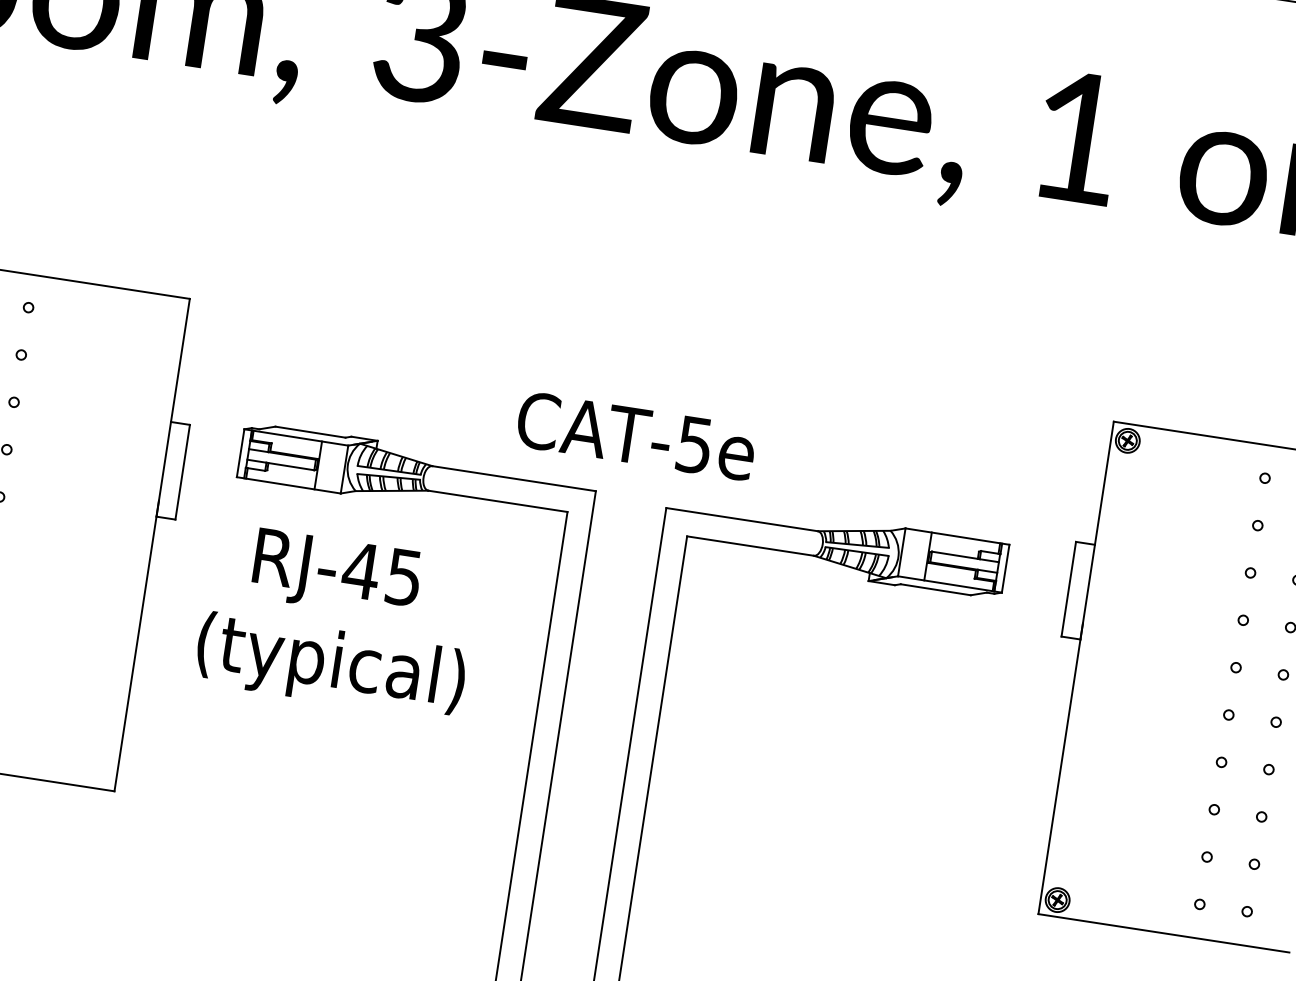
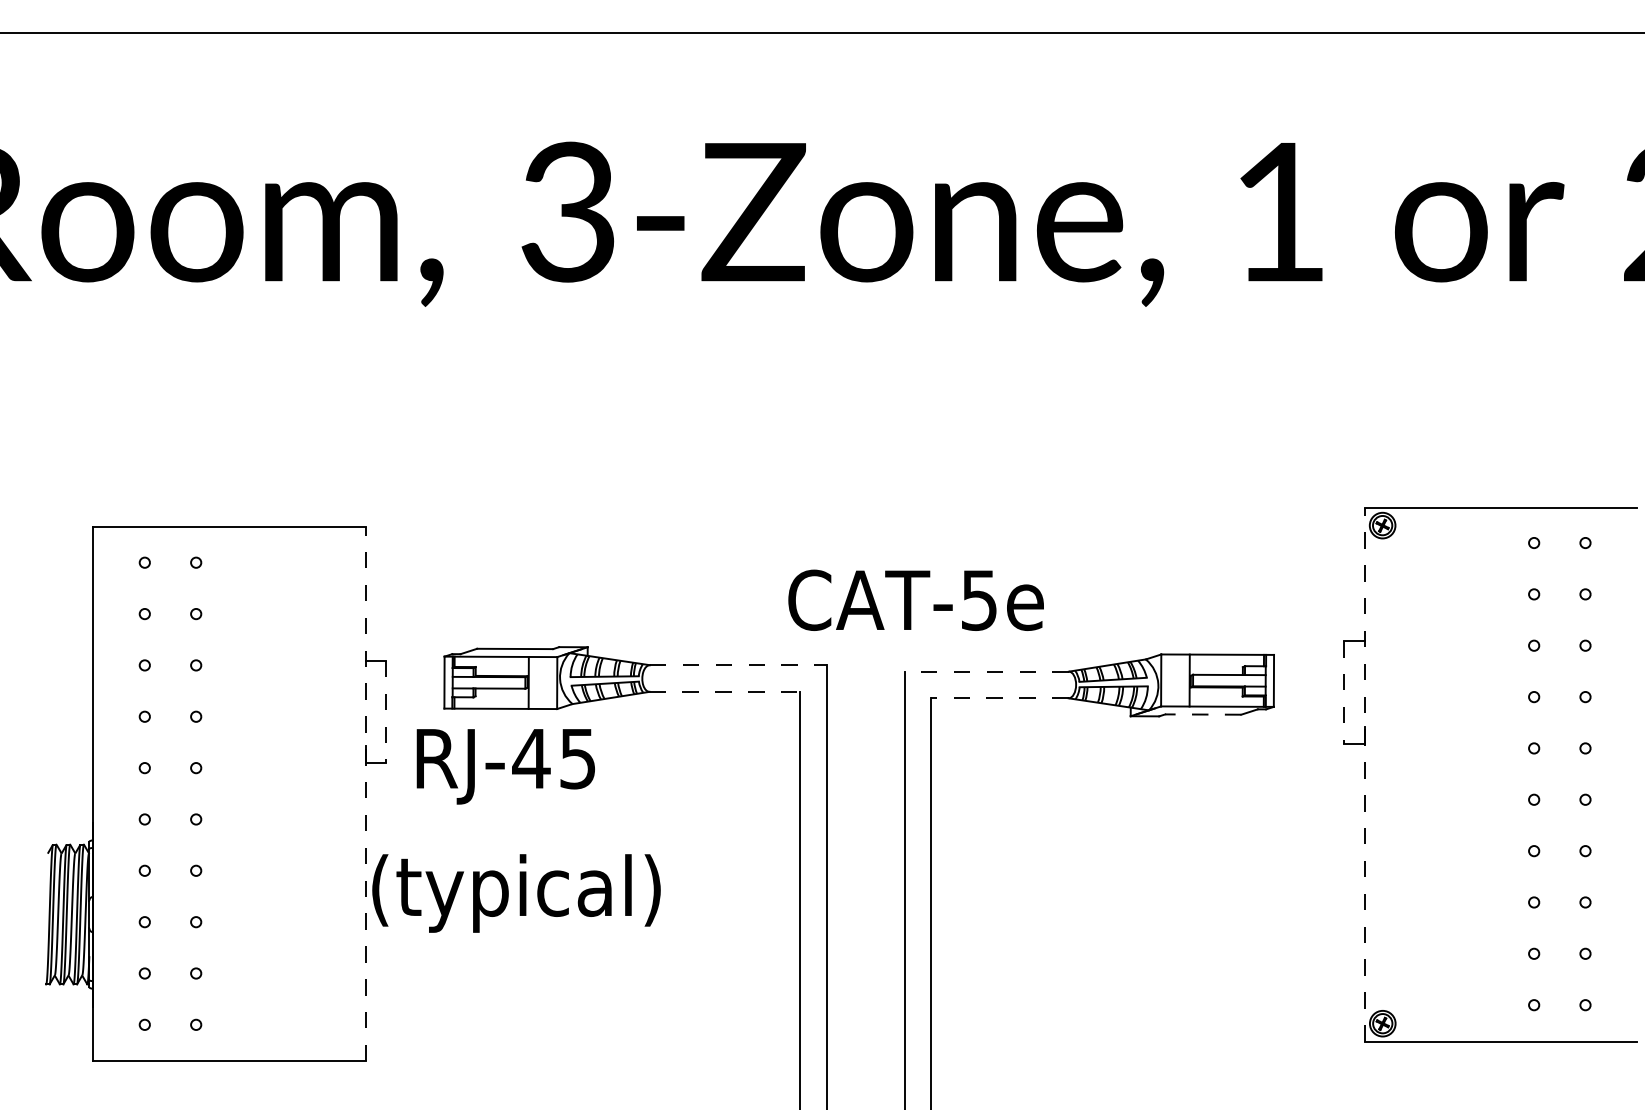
text: (635, 435) -> (915, 599), moved
line: (182, 472) -> (386, 712), solid -> dashed
line: (514, 478) -> (738, 665), solid -> dashed
line: (498, 501) -> (725, 691), solid -> dashed
line: (741, 519) -> (986, 671), solid -> dashed
line: (152, 544) -> (365, 793), solid -> dashed
line: (750, 546) -> (999, 698), solid -> dashed
text: (336, 574) -> (505, 766), moved
line: (935, 589) -> (1202, 714), solid -> dashed
line: (1069, 589) -> (1344, 692), solid -> dashed
text: (330, 666) -> (516, 893), moved
line: (1075, 667) -> (1364, 774), solid -> dashed

